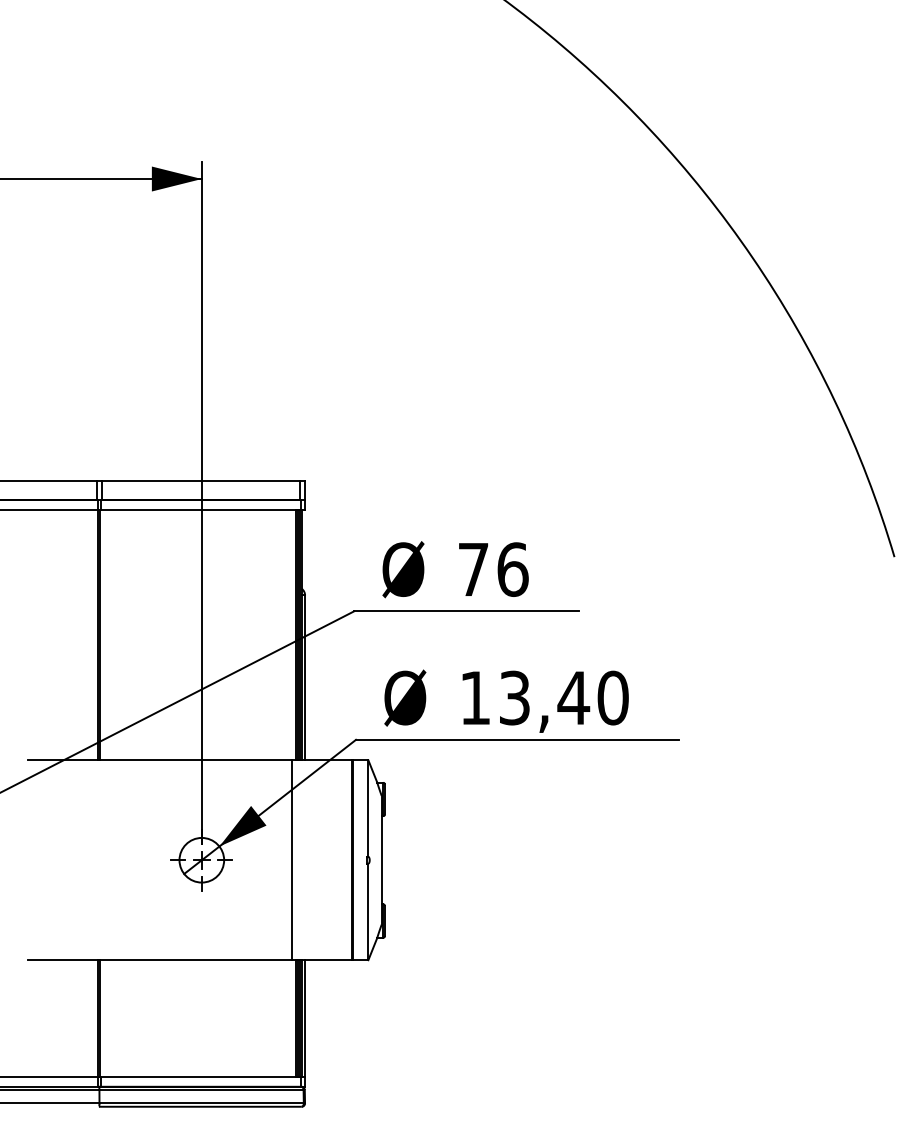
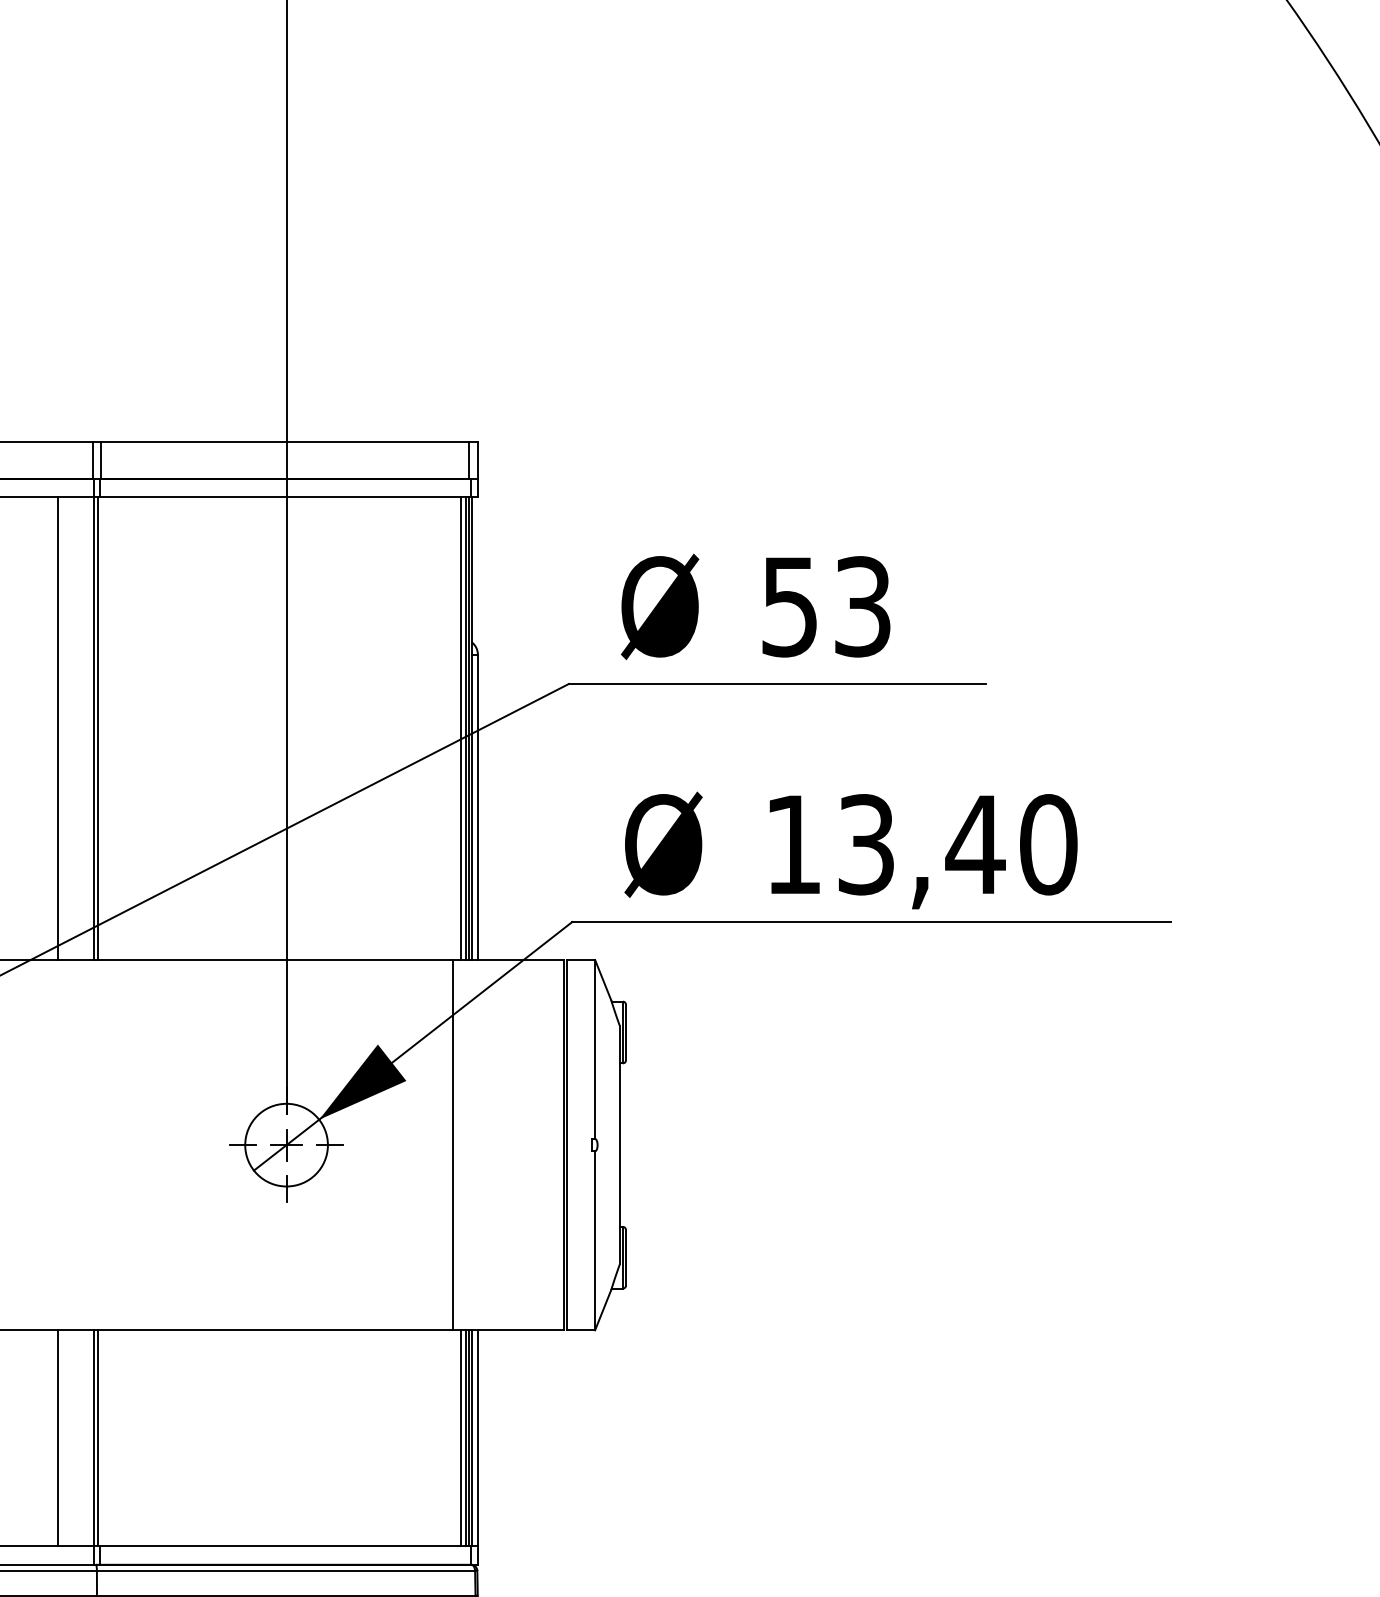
text: (493, 569) -> (826, 606), 76 -> 53
line: (78, 635) -> (58, 728), added
line: (78, 1018) -> (58, 1438), added

